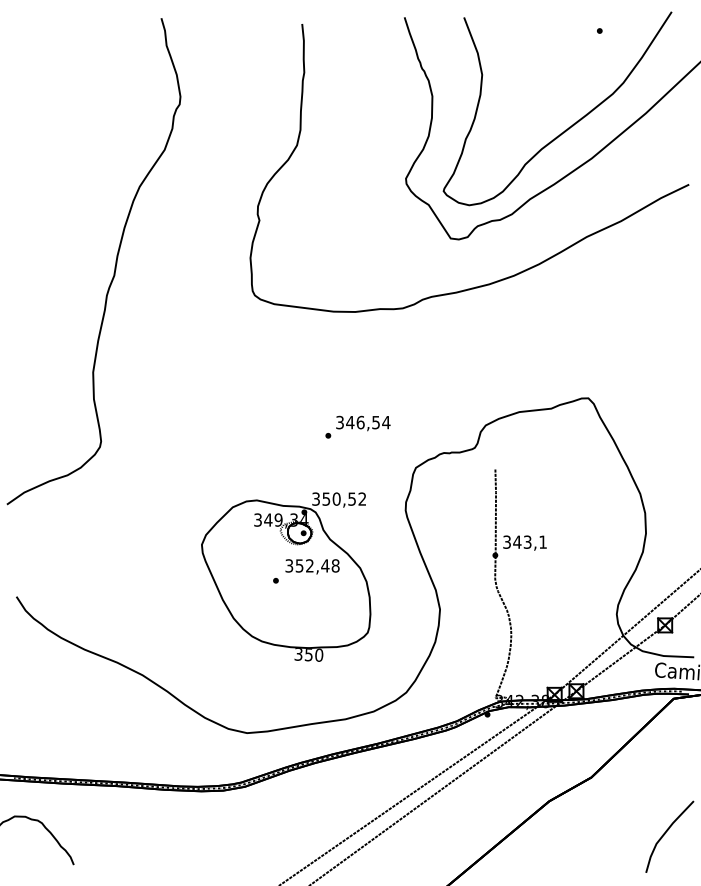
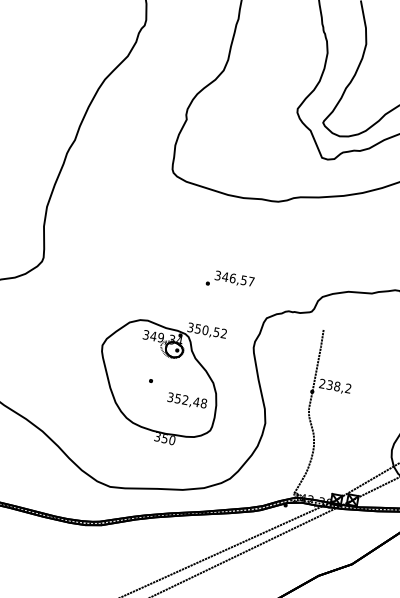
text: (386, 422) -> (251, 281), 346,54 -> 346,57
text: (524, 541) -> (335, 385), 343,1 -> 238,2
text: (312, 566) -> (187, 400), moved

